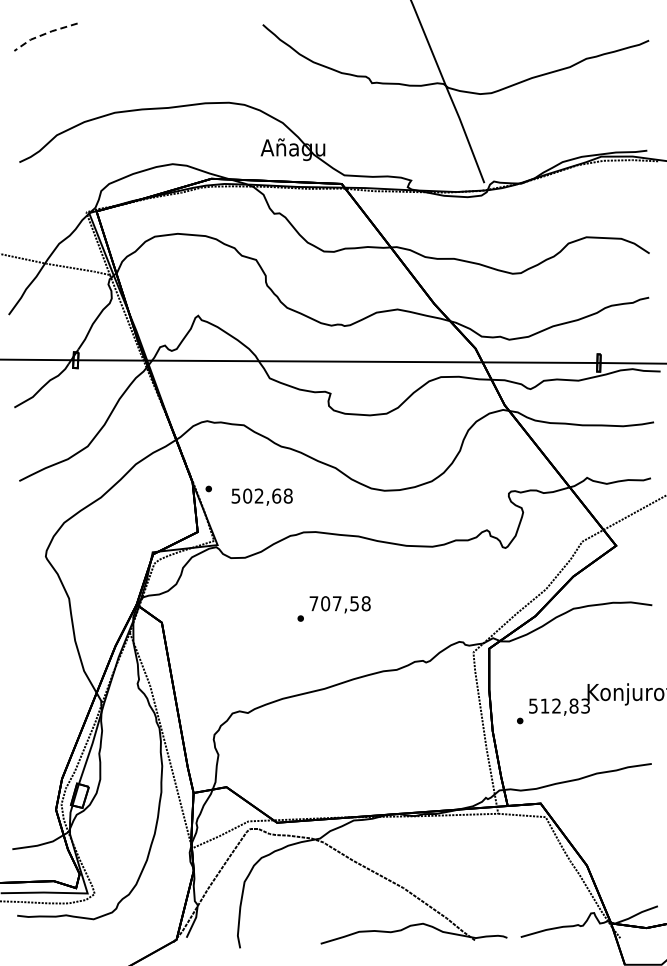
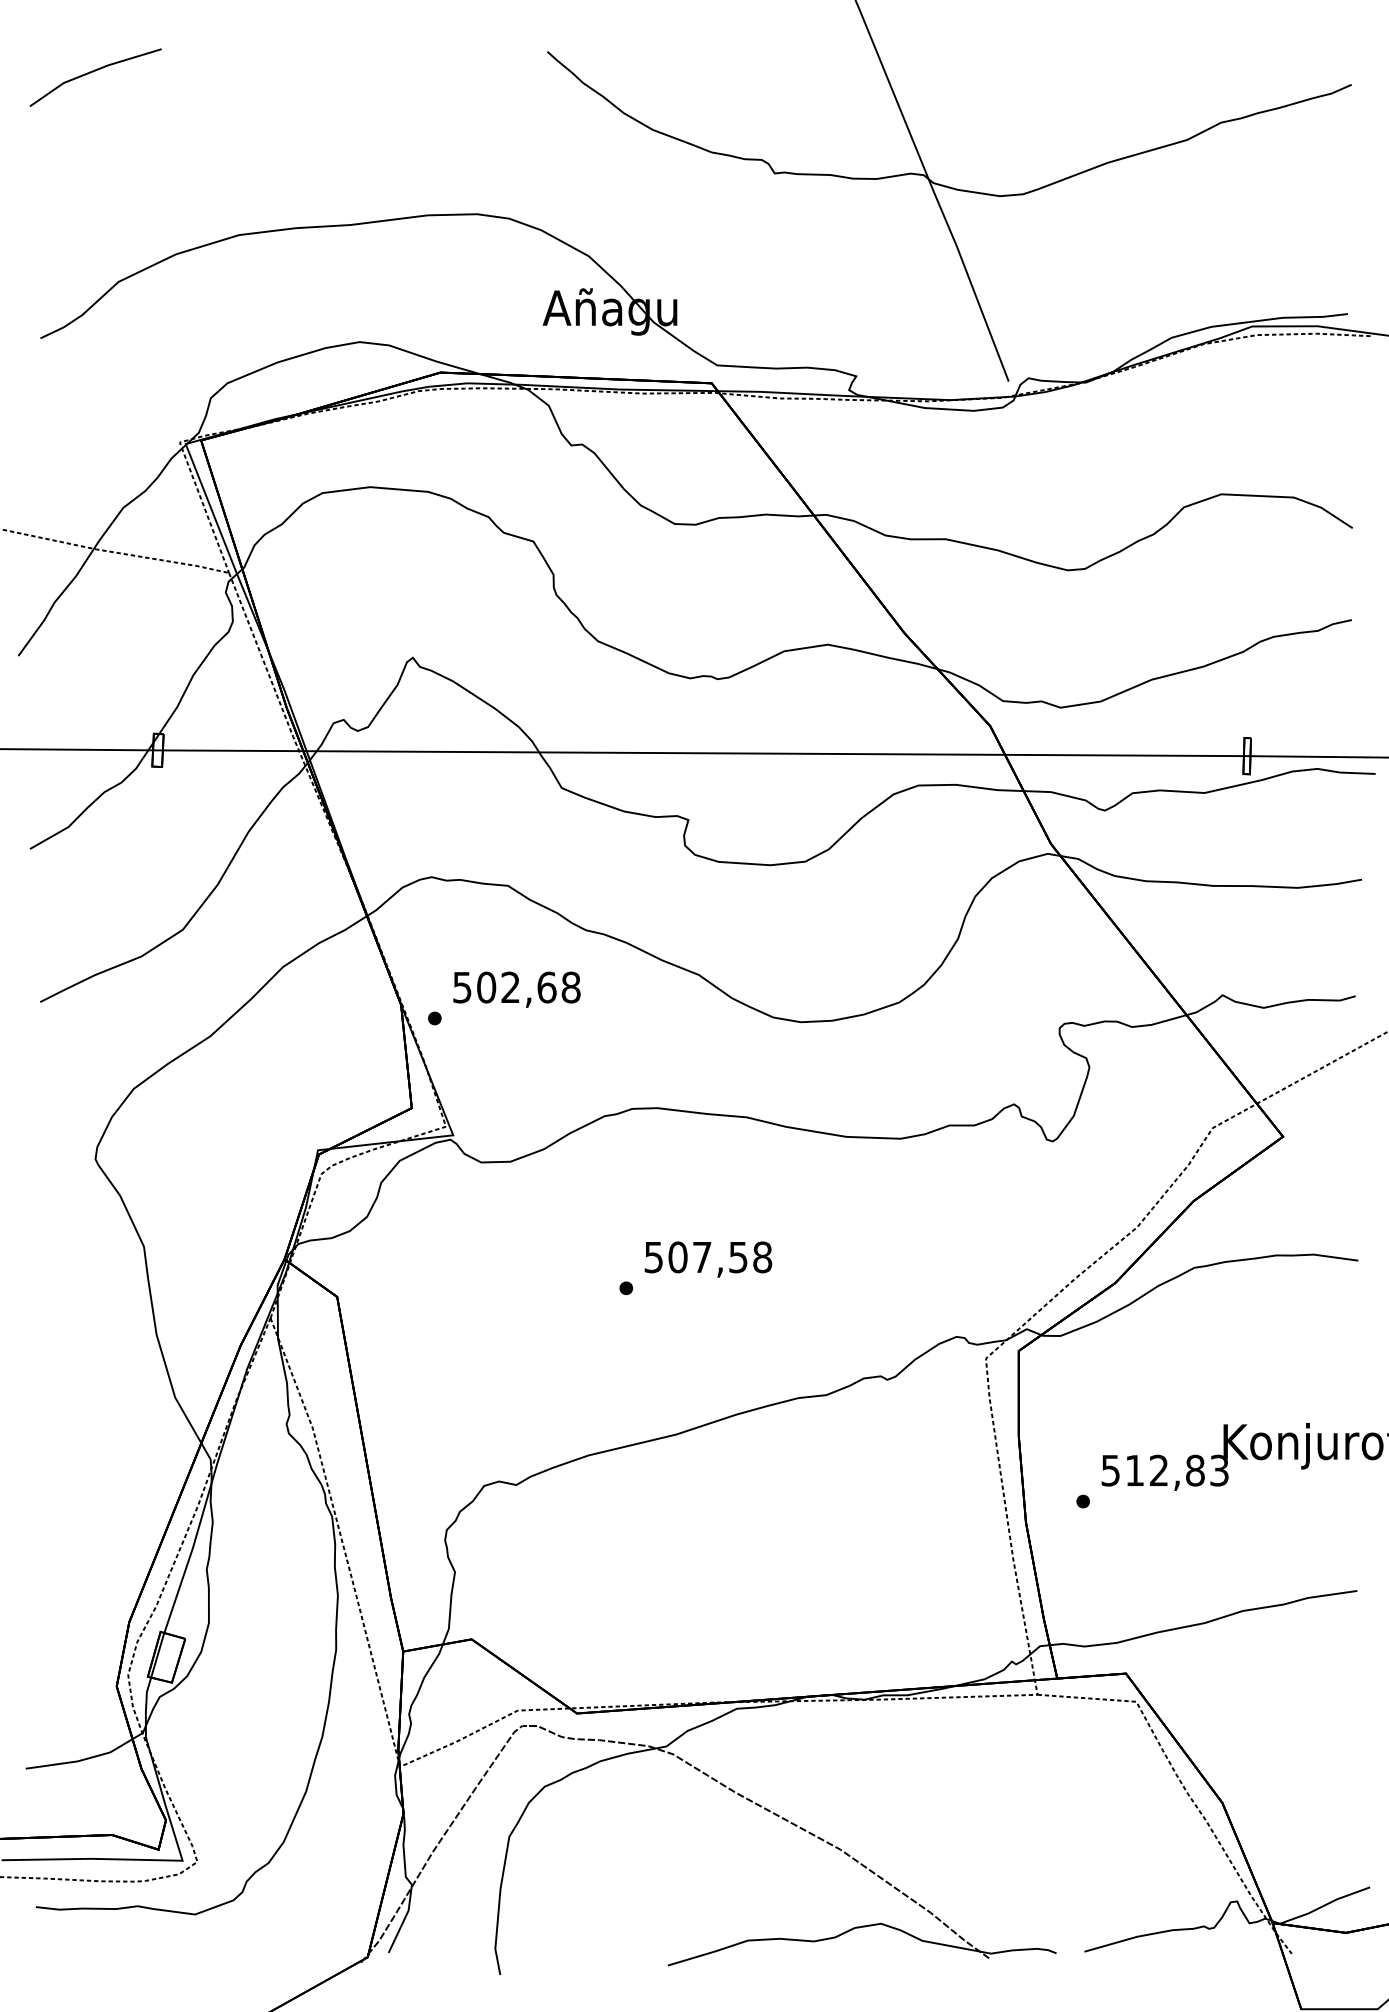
line: (43, 34) -> (90, 72), dashed -> solid
text: (261, 496) -> (515, 988), moved
text: (313, 603) -> (652, 1256), 707,58 -> 507,58

